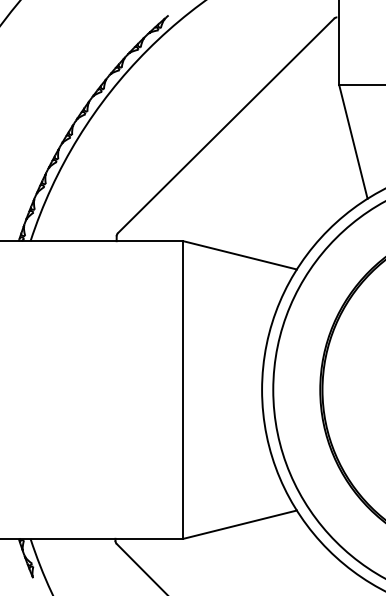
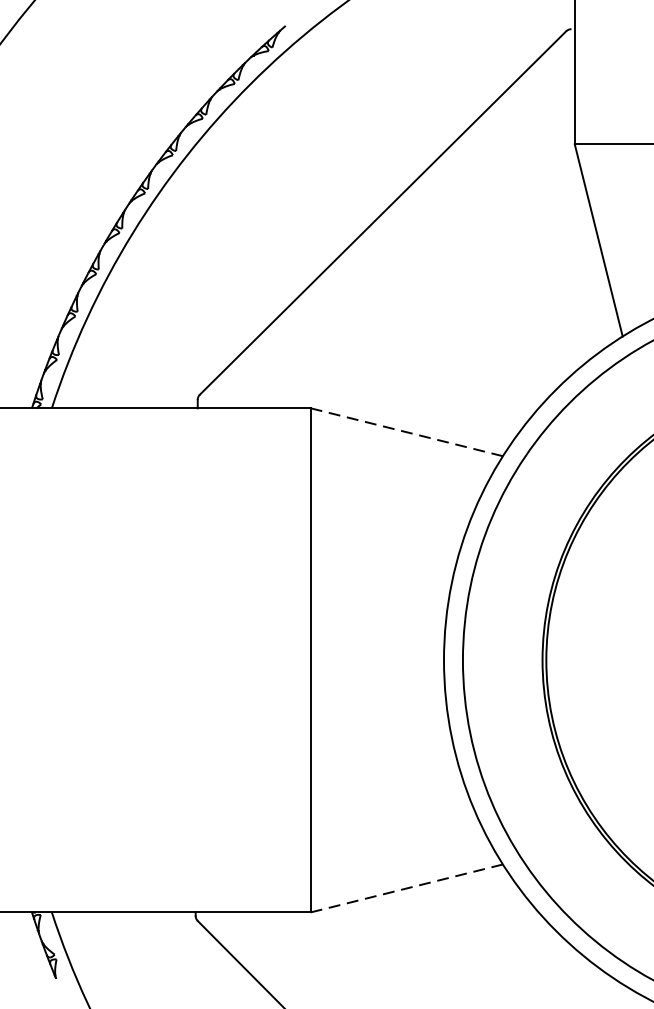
line: (239, 255) -> (405, 432), solid -> dashed
line: (239, 524) -> (405, 888), solid -> dashed

